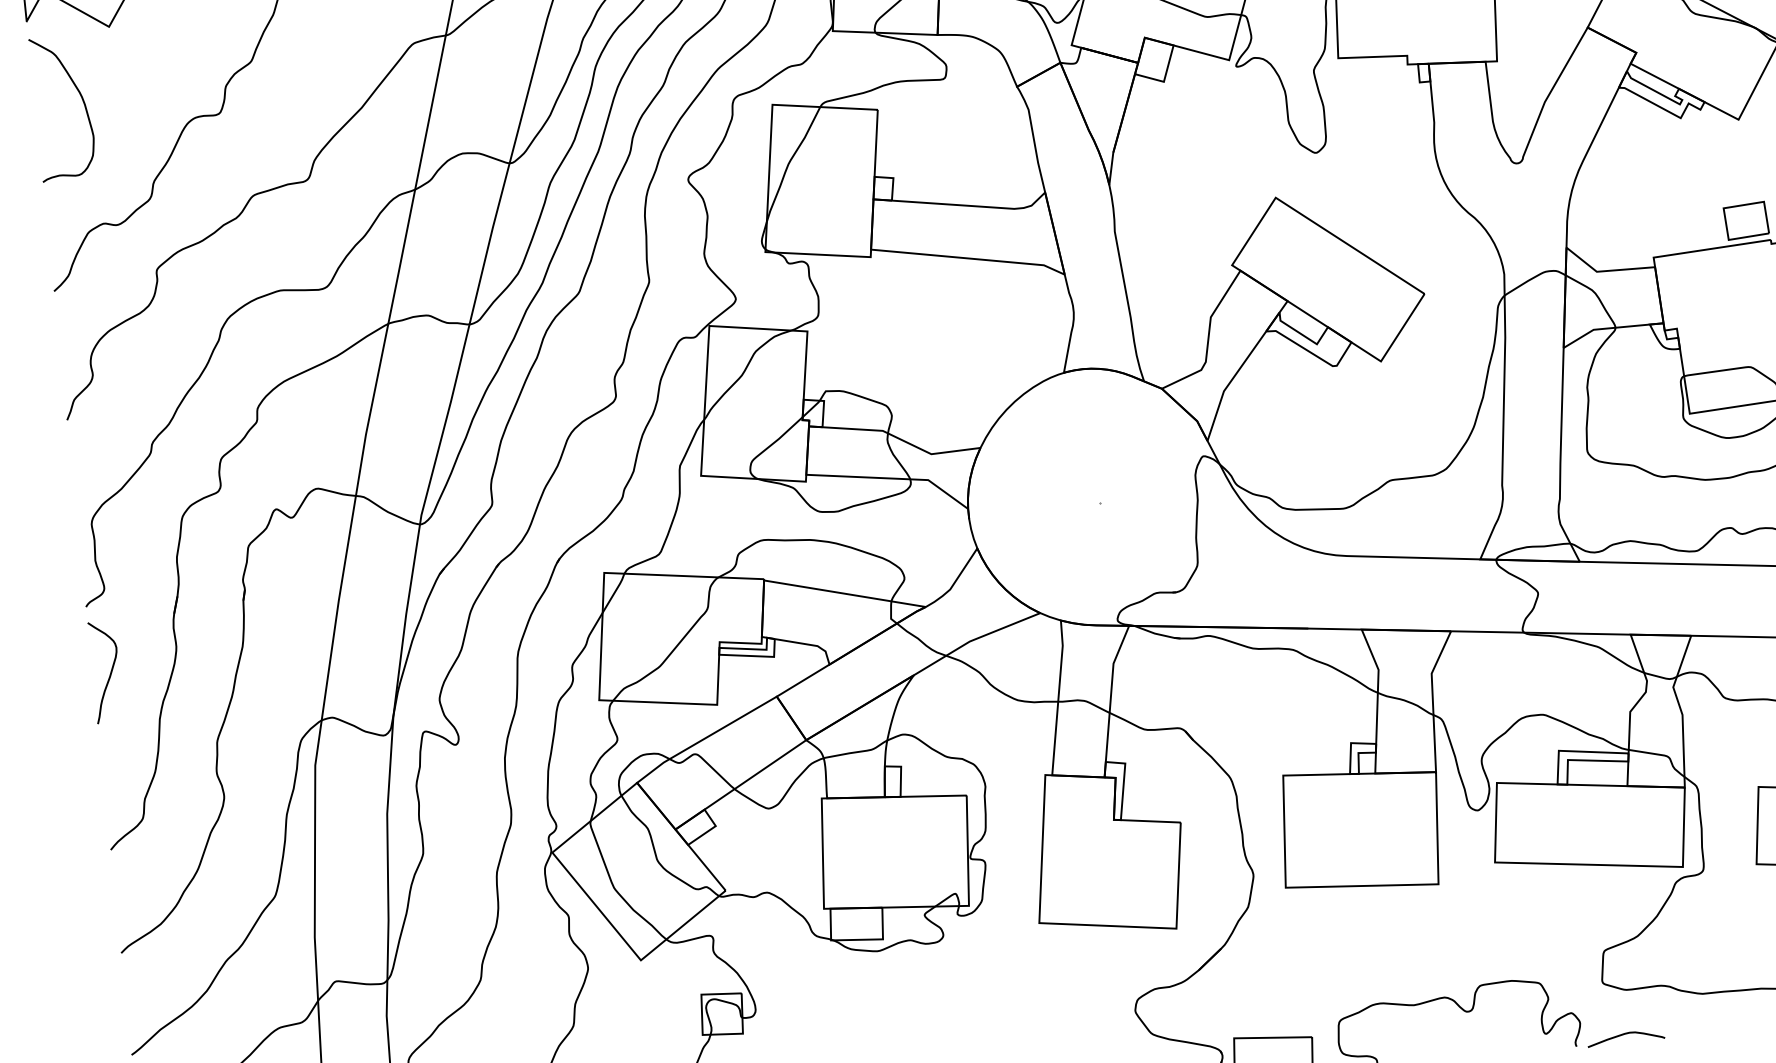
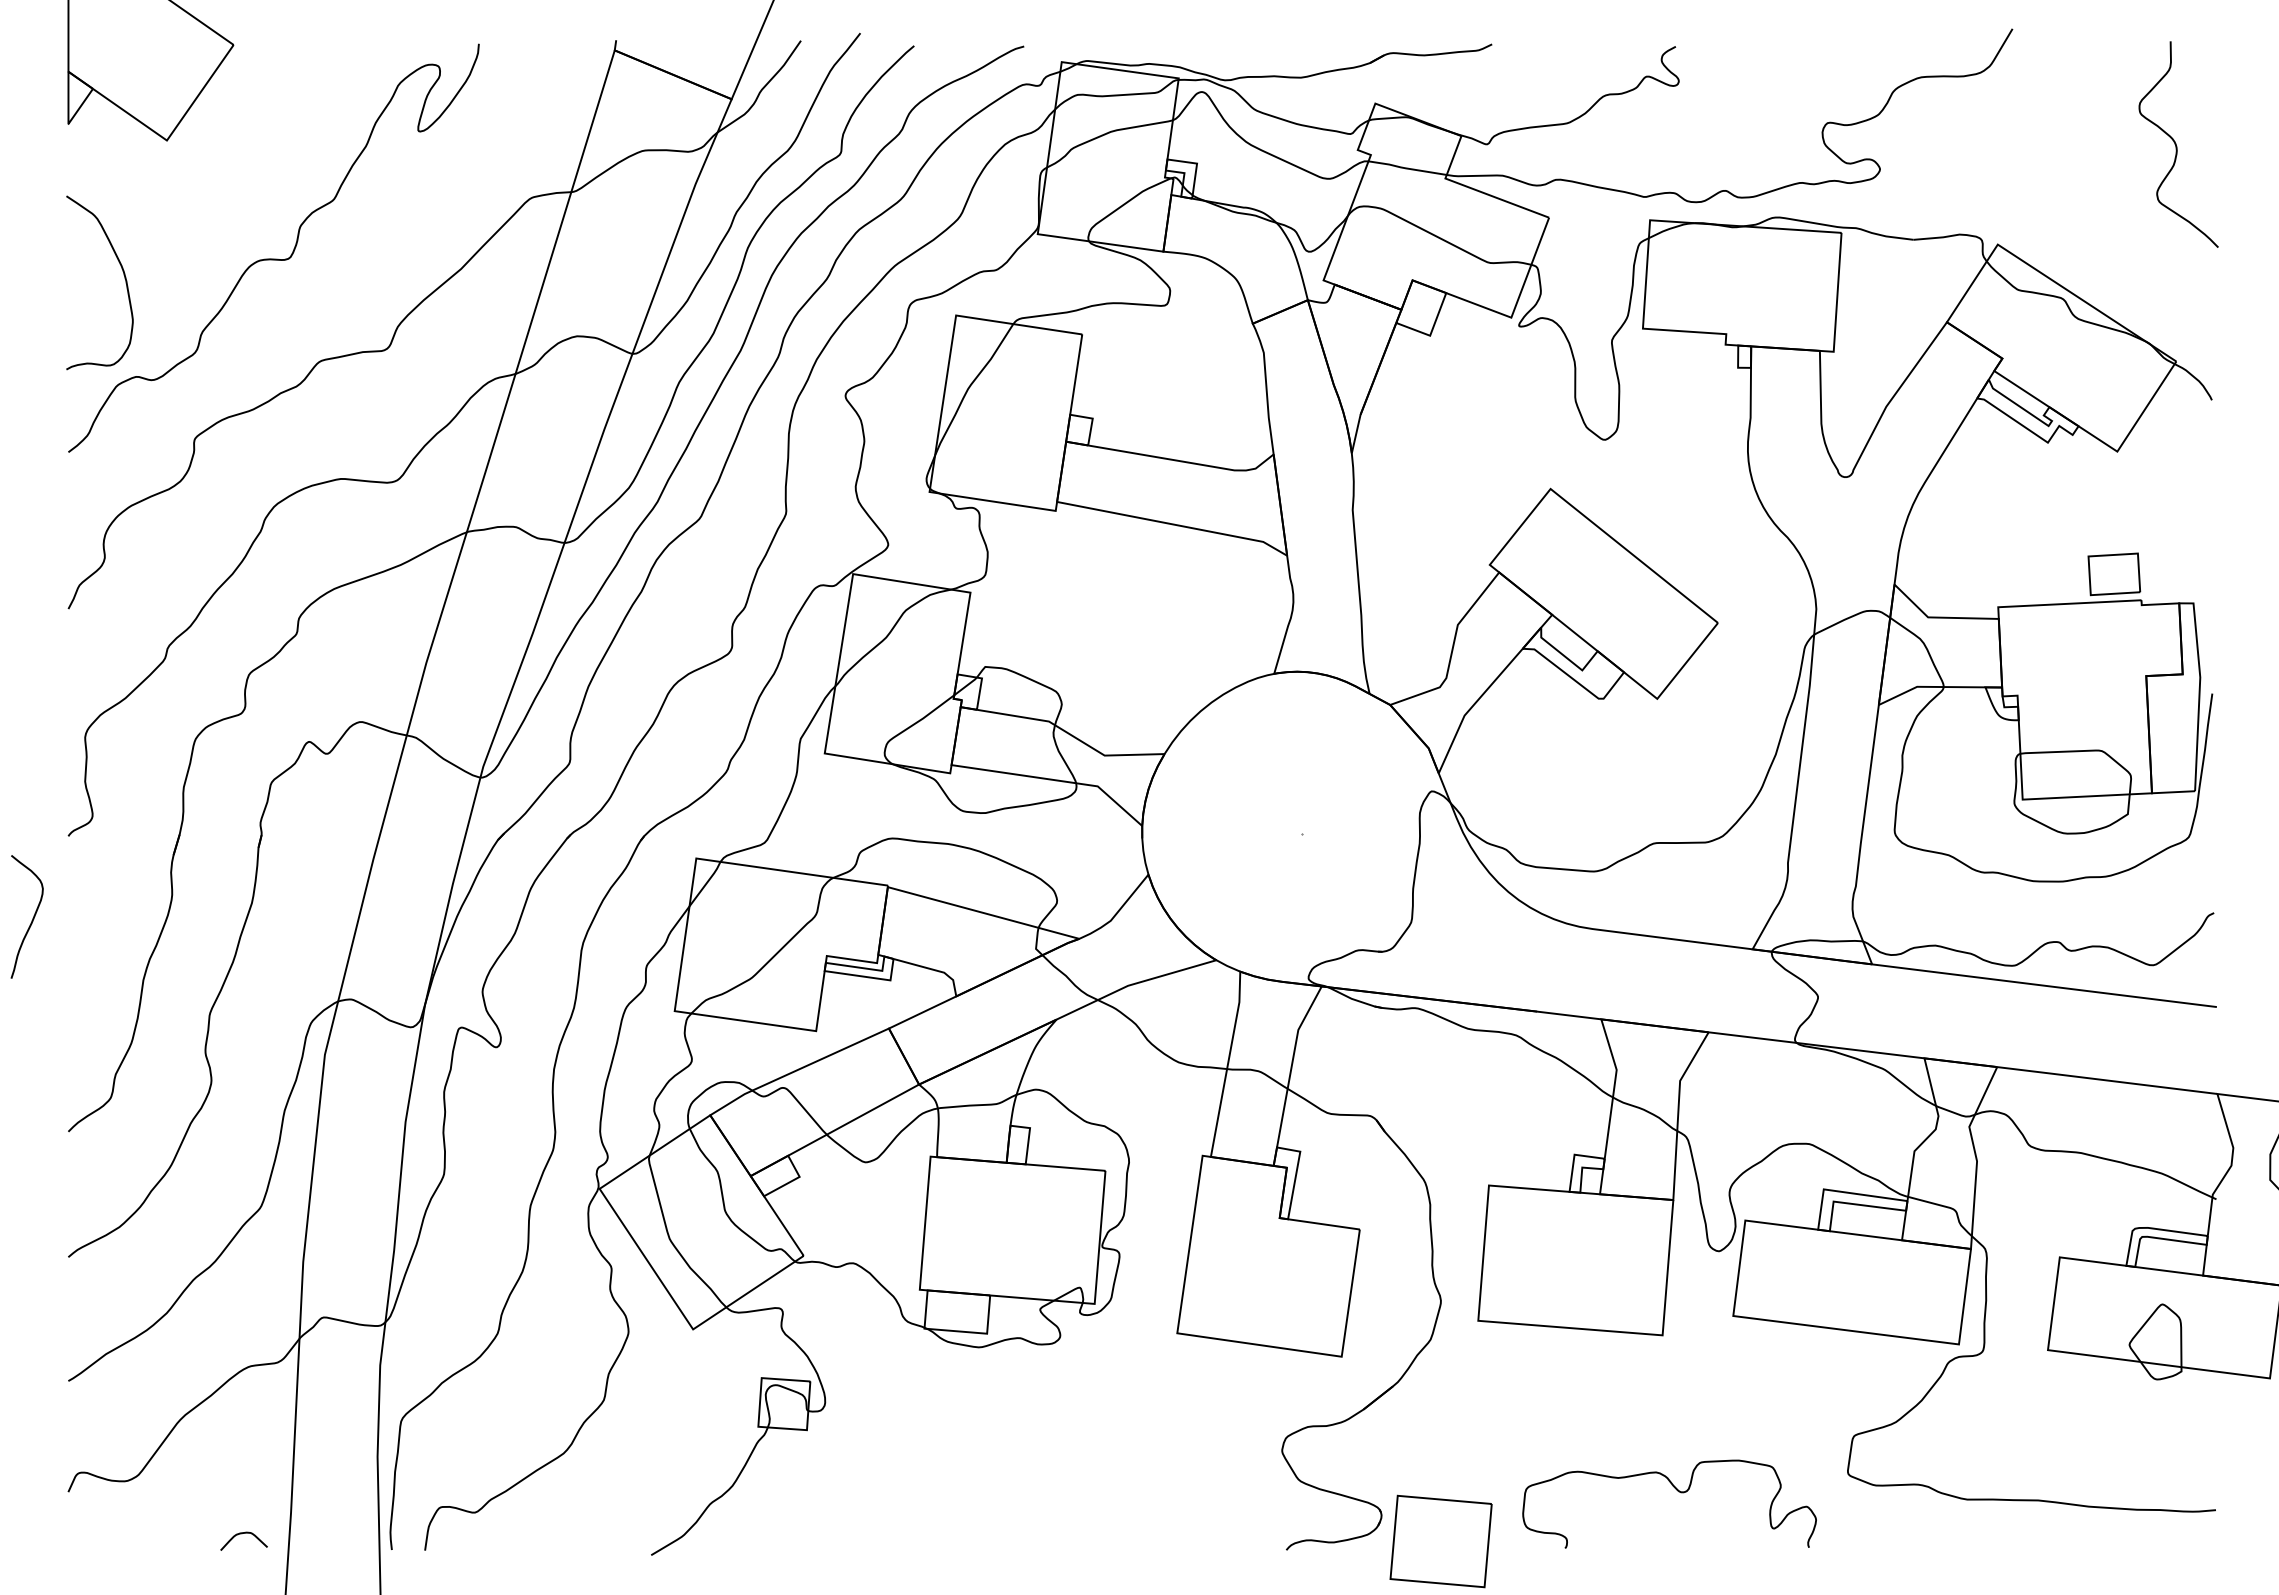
curve: (82, 100) -> (123, 275), moved
curve: (110, 672) -> (32, 918), moved
curve: (1624, 1034) -> (1868, 1539), removed

